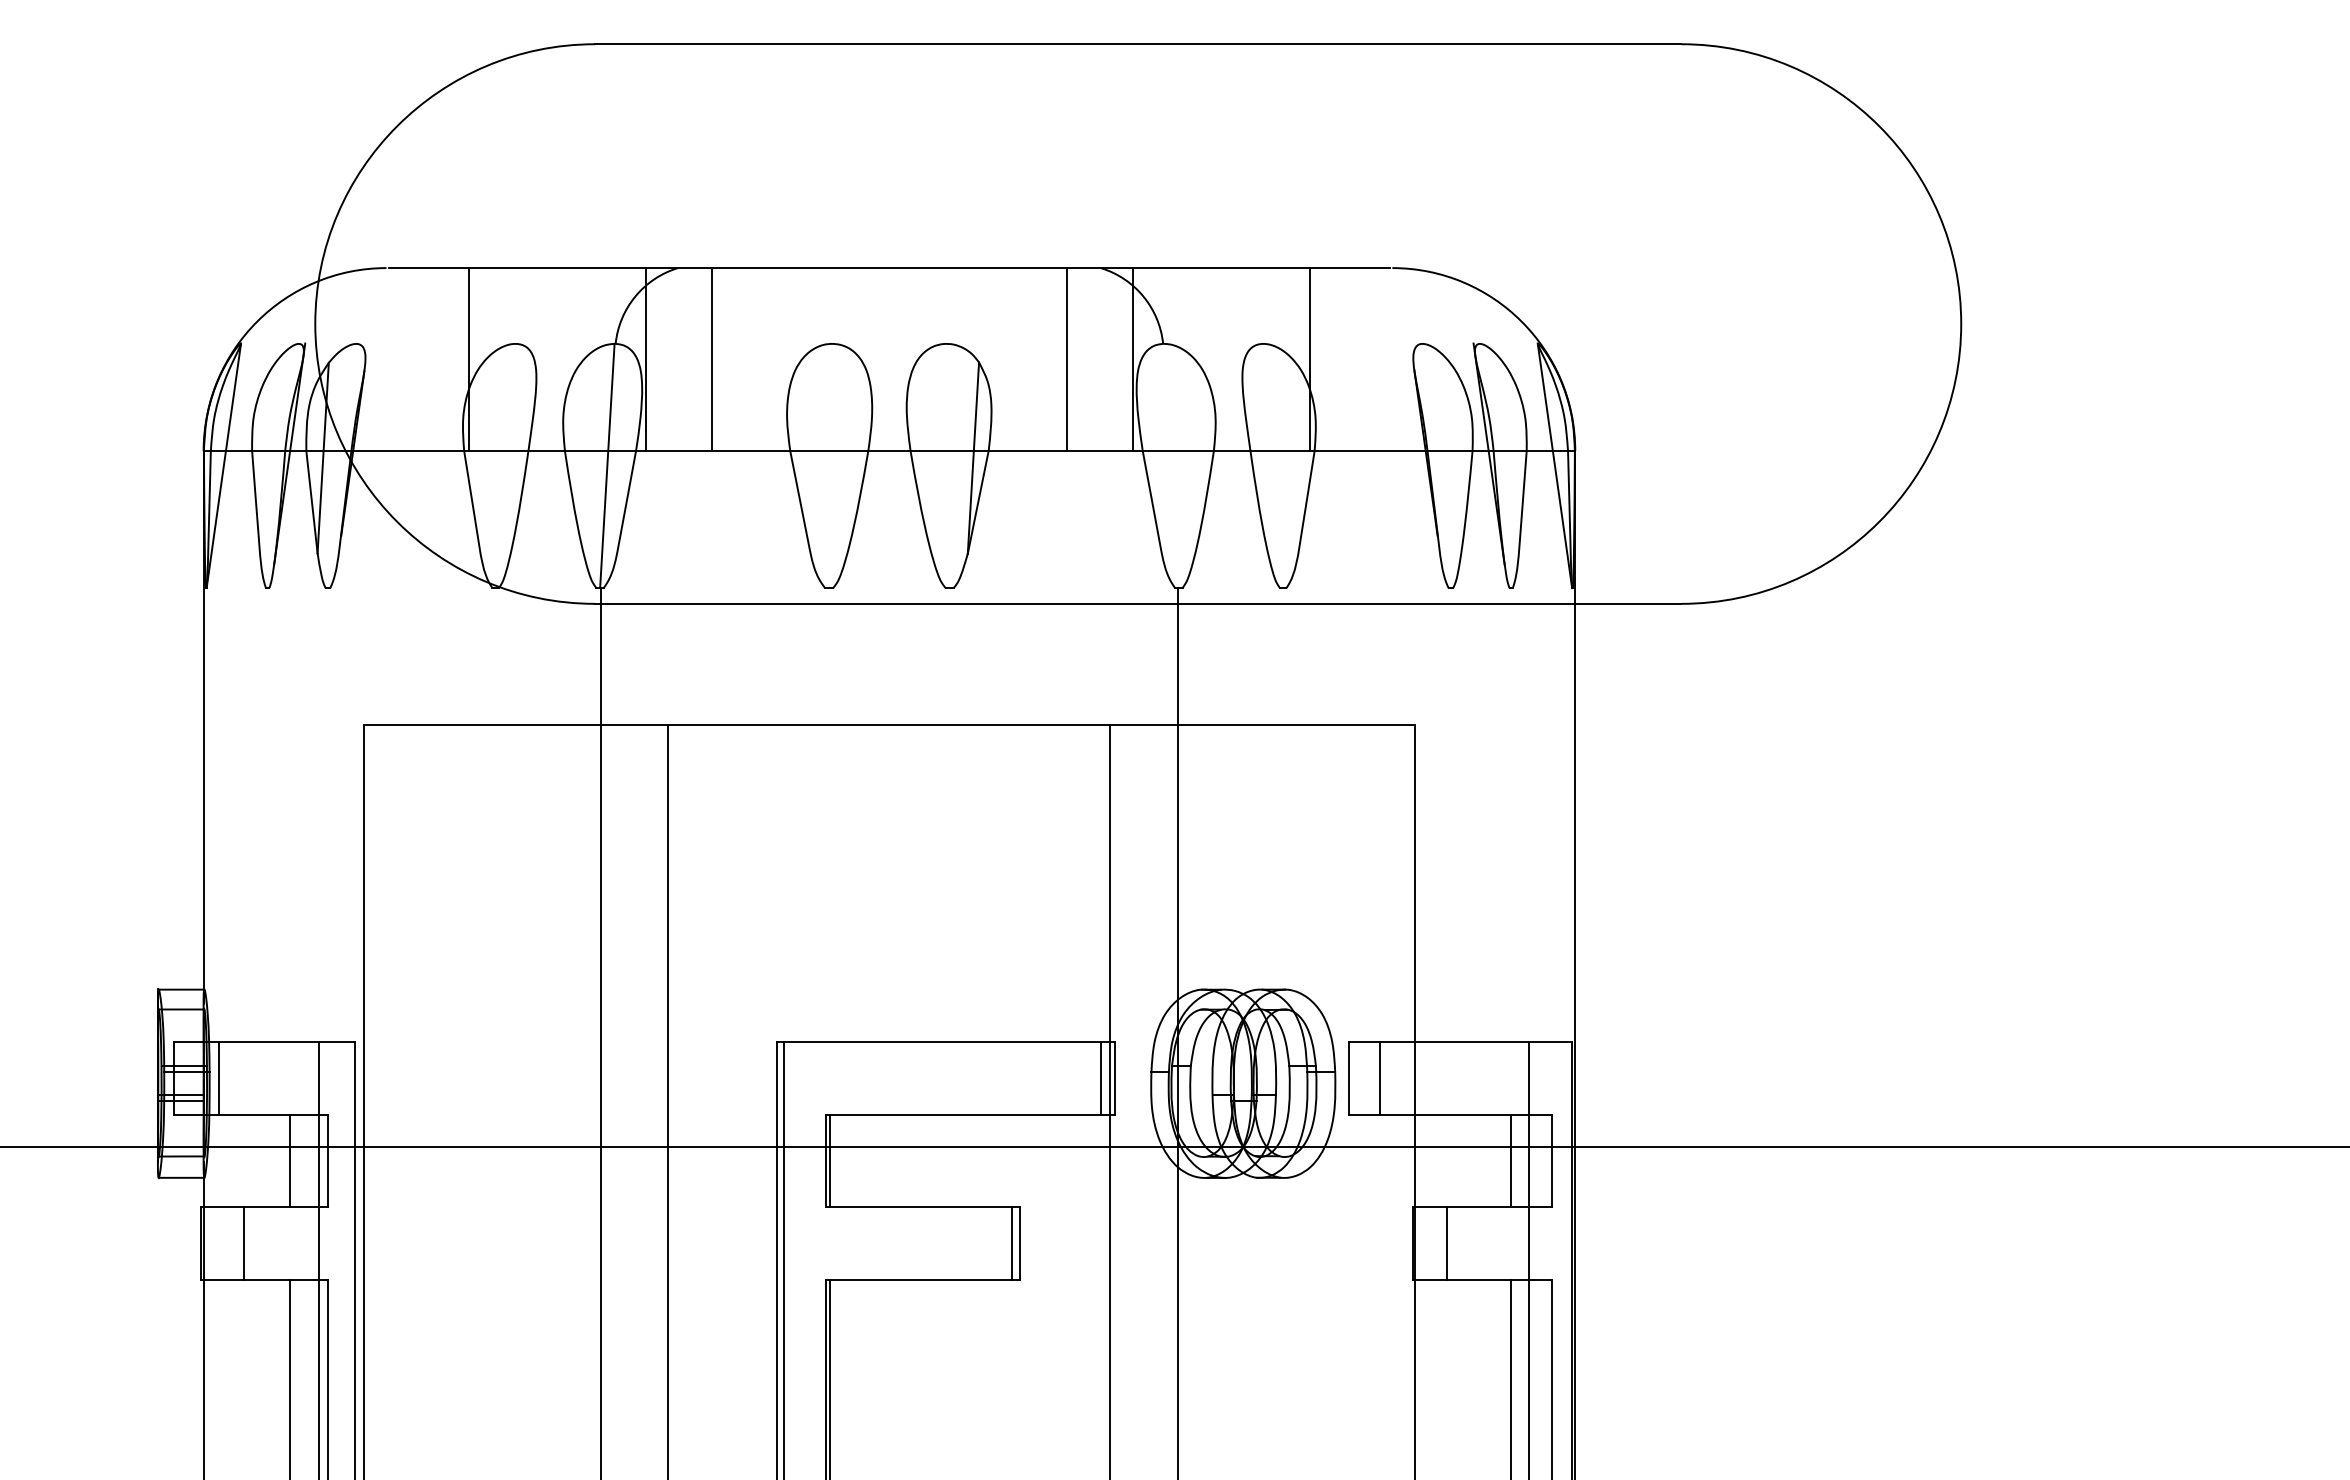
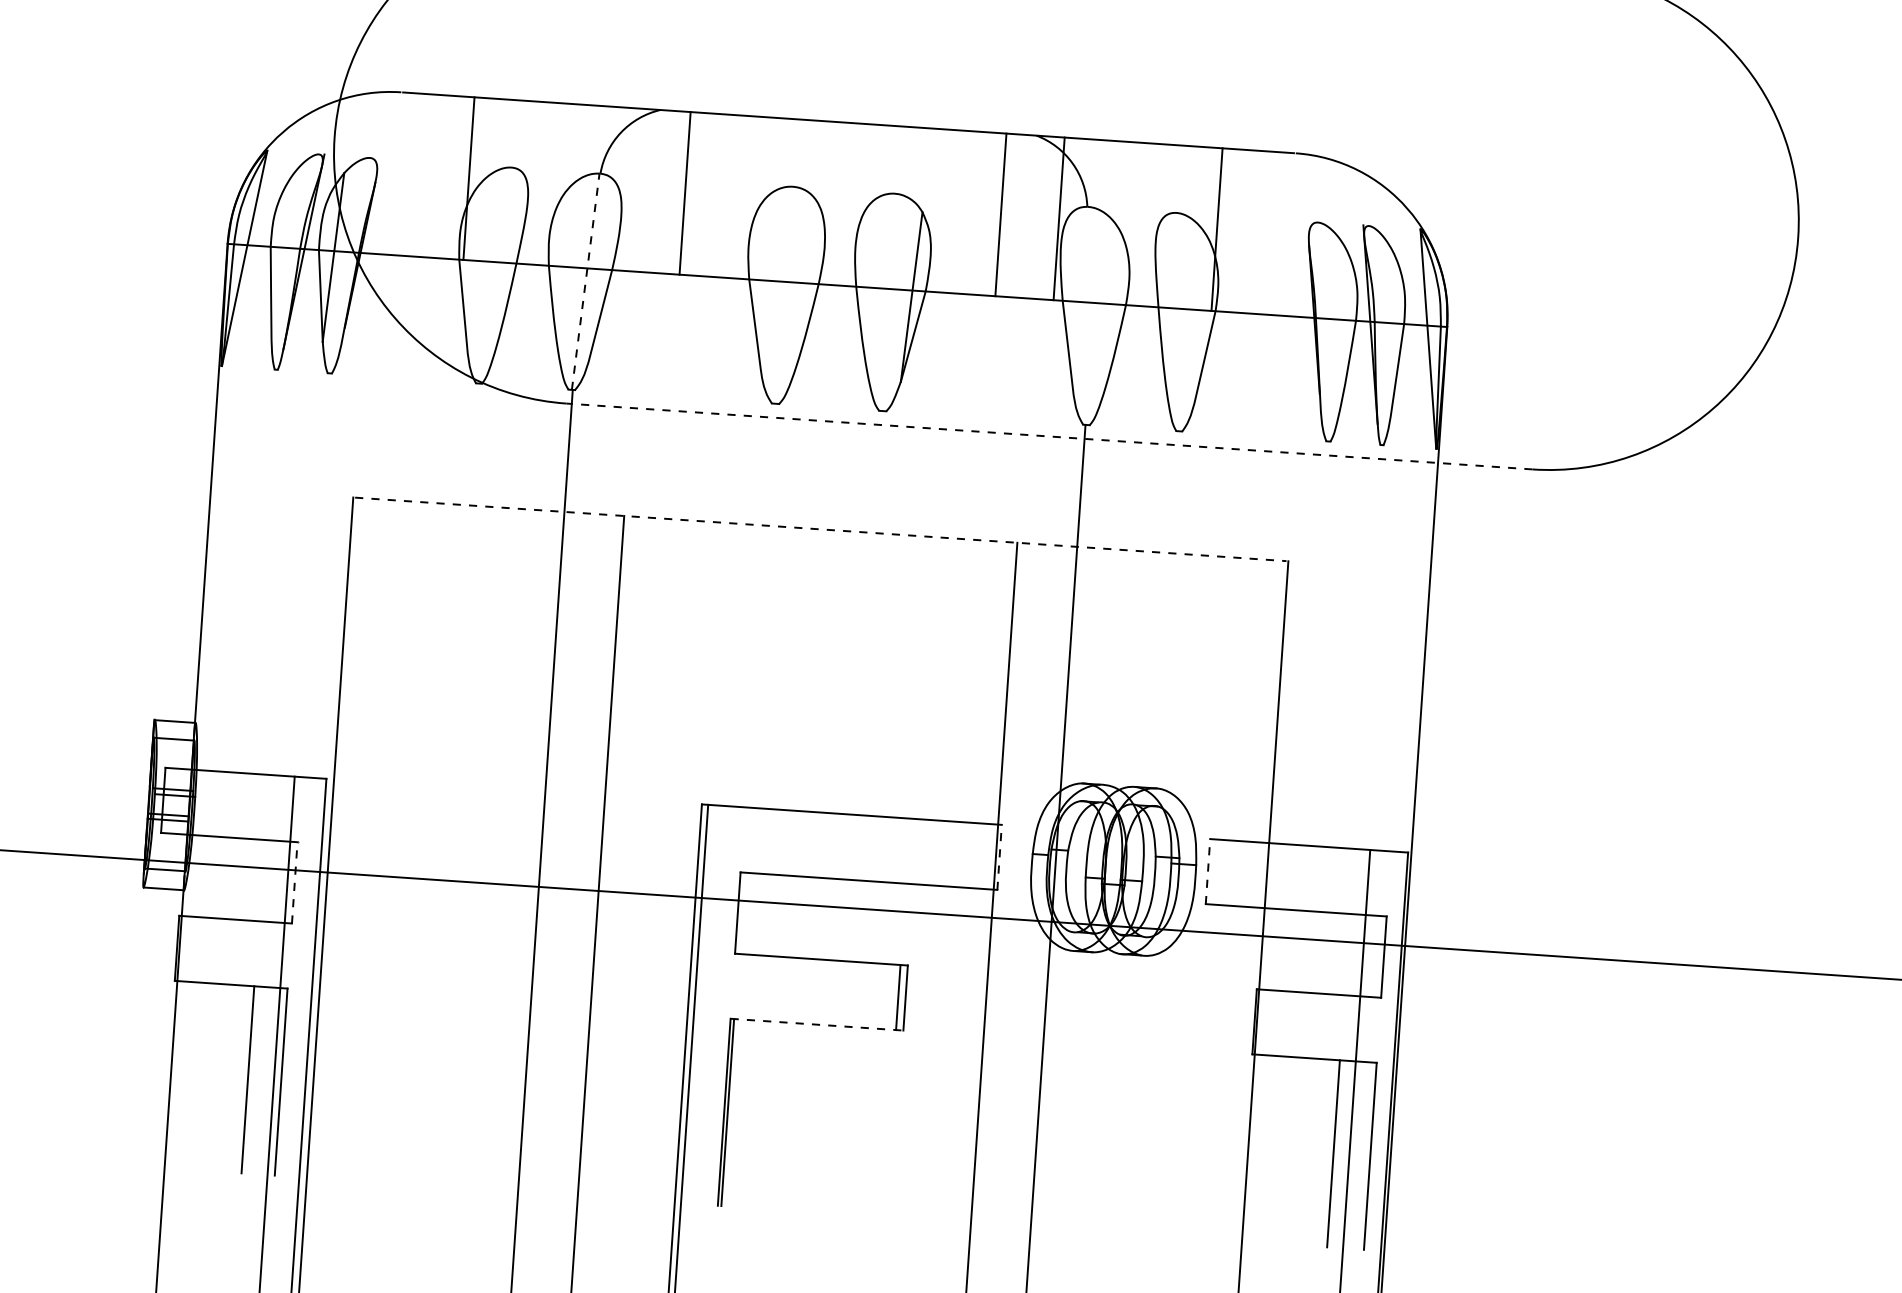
line: (646, 359) -> (626, 189), removed
line: (607, 465) -> (585, 281), solid -> dashed
line: (1137, 603) -> (1048, 436), solid -> dashed
line: (889, 725) -> (820, 529), solid -> dashed
line: (218, 1078) -> (202, 802), removed
line: (1100, 1078) -> (987, 856), removed
line: (1114, 1078) -> (999, 857), solid -> dashed
line: (1348, 1078) -> (1207, 871), solid -> dashed
line: (1379, 1078) -> (1235, 873), removed
line: (290, 1160) -> (261, 880), removed
line: (829, 1160) -> (741, 912), removed
line: (1510, 1160) -> (1346, 954), removed
line: (327, 1161) -> (294, 883), solid -> dashed
line: (243, 1242) -> (215, 950), removed
line: (1447, 1242) -> (1285, 1023), removed
line: (923, 1279) -> (817, 1024), solid -> dashed

